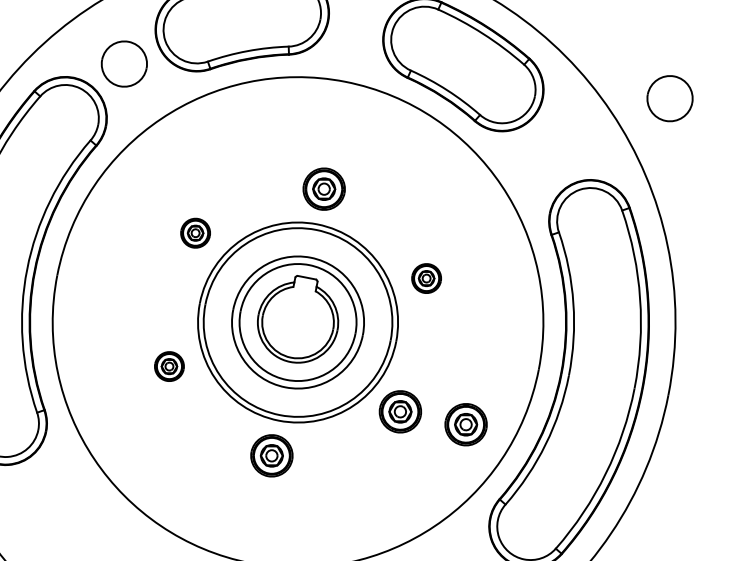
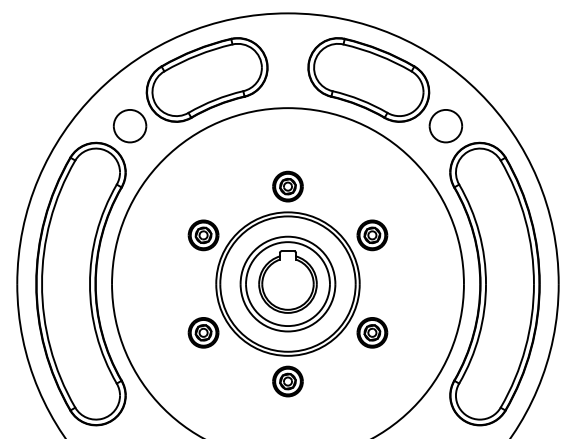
part: (669, 99) -> (445, 126), moved
part: (195, 233) -> (203, 235), size x1.43
part: (426, 278) -> (372, 235), size x1.43
part: (169, 366) -> (203, 332), size x1.43
part: (466, 424) -> (420, 332), removed

